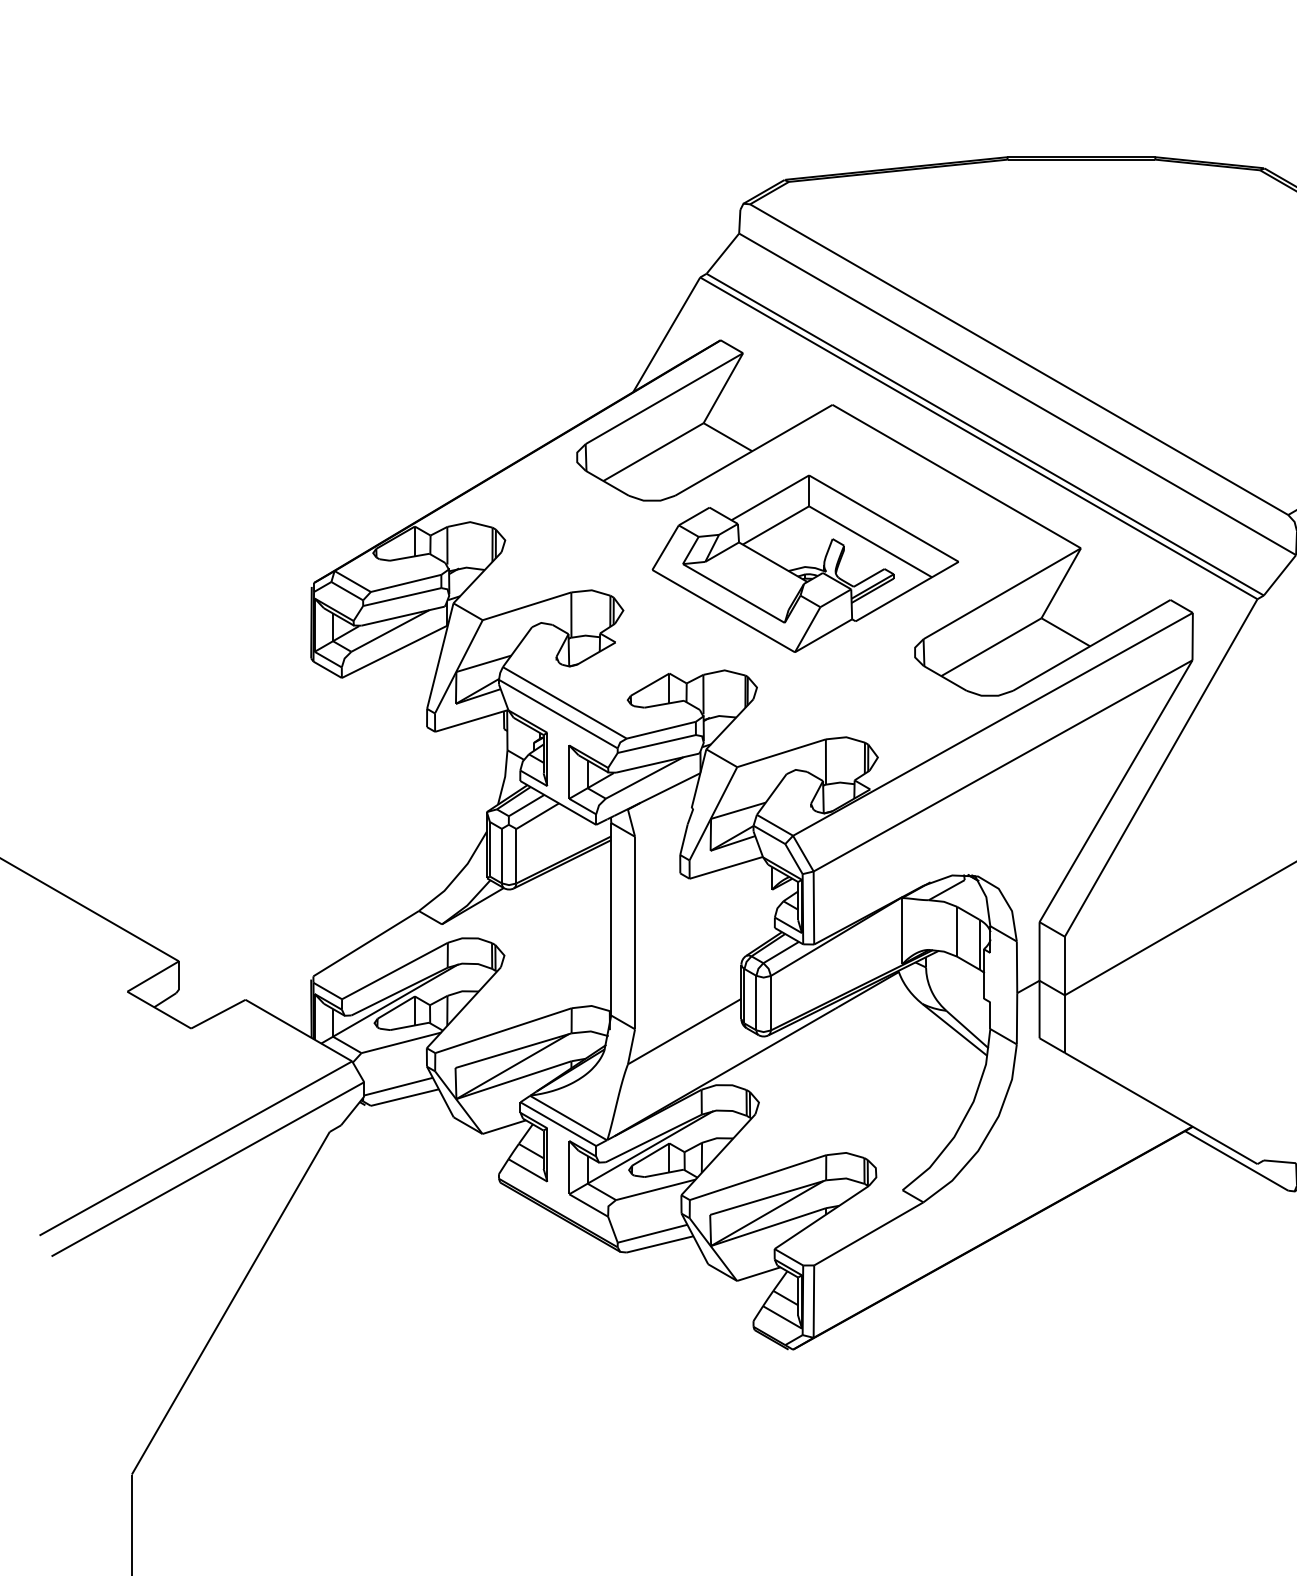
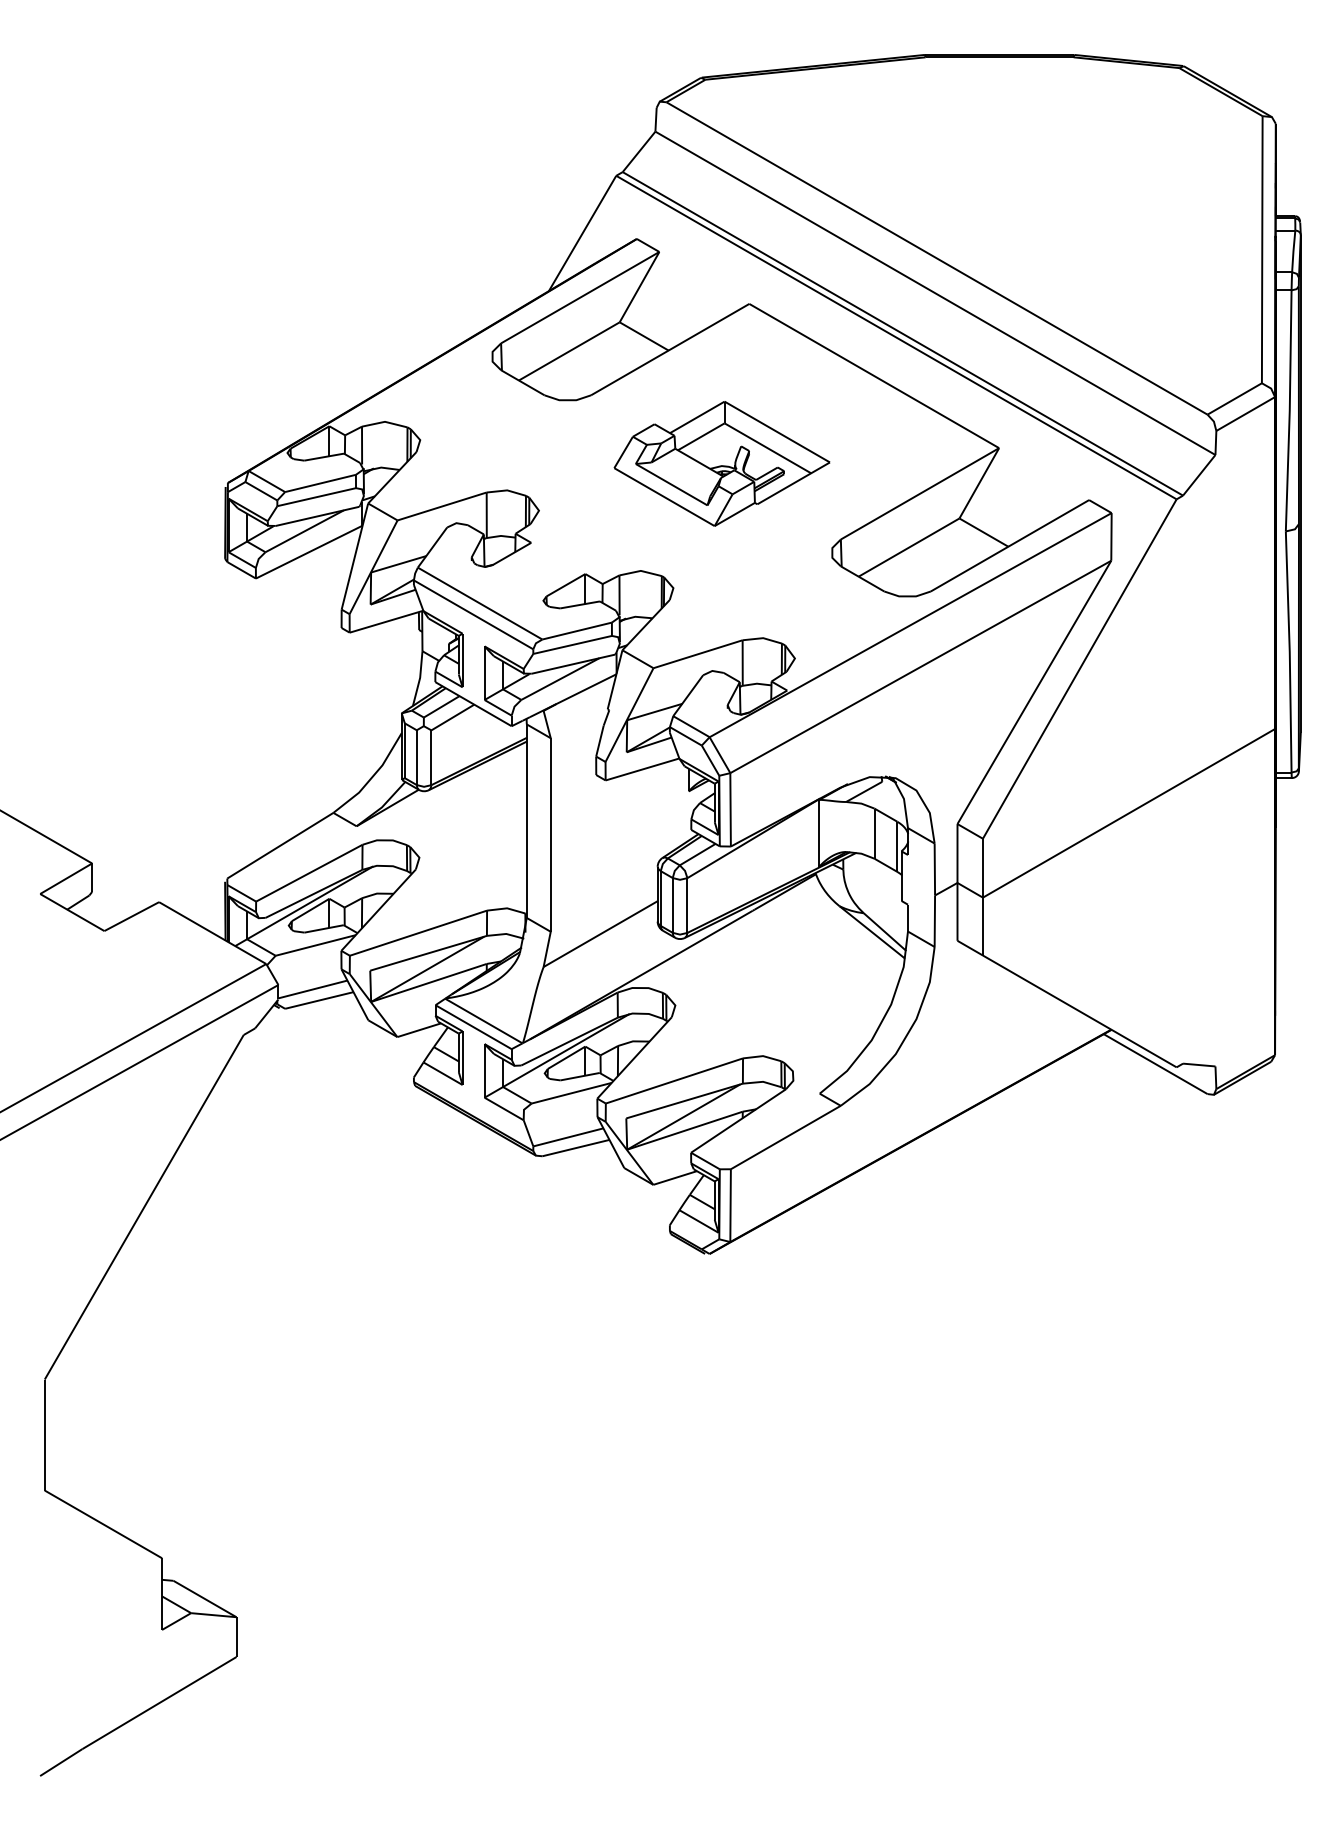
part: (804, 563) -> (721, 463), size x0.7

